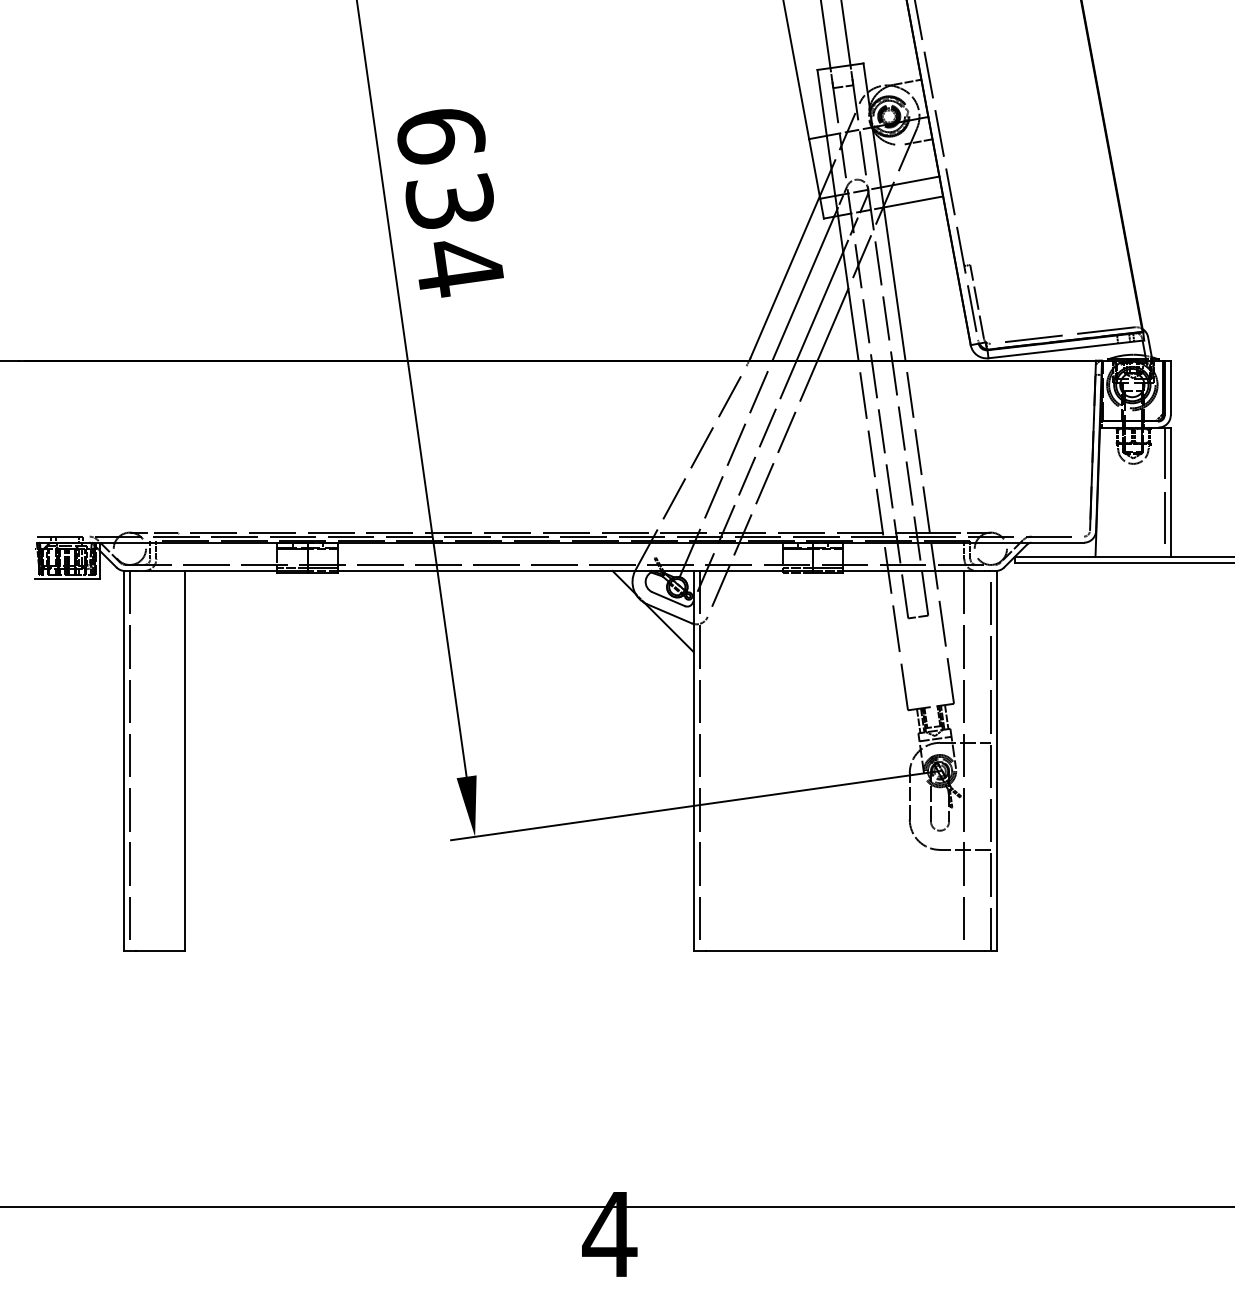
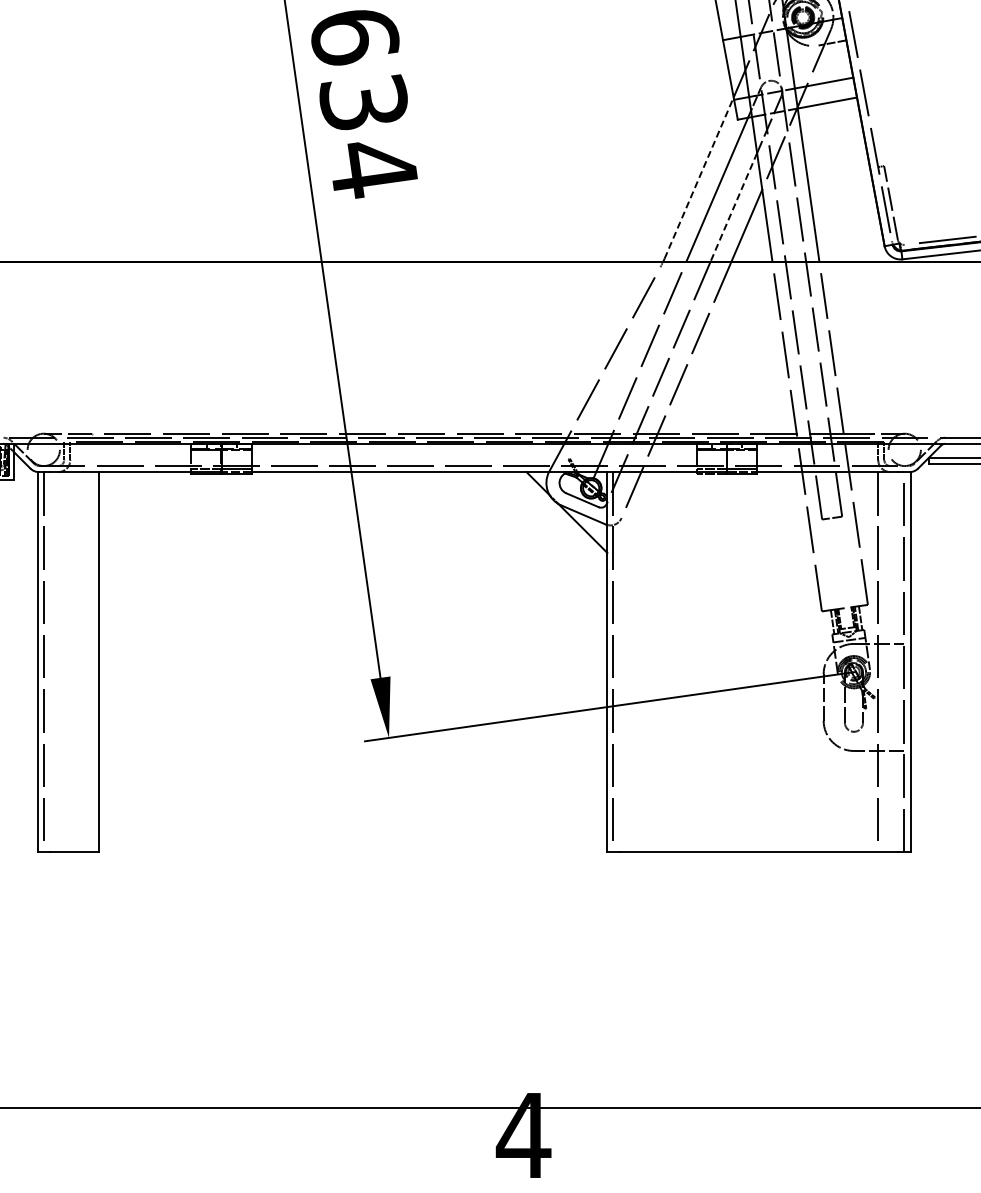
line: (785, 277) -> (699, 178), solid -> dashed
line: (819, 306) -> (733, 207), solid -> dashed

